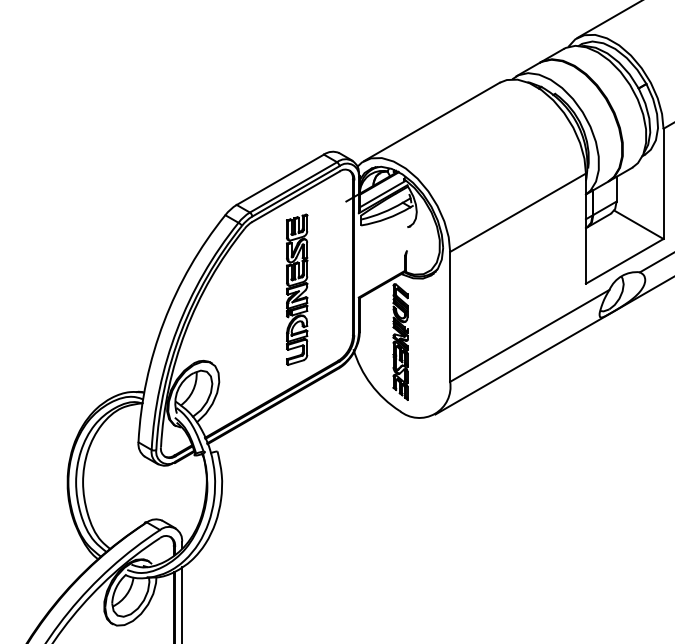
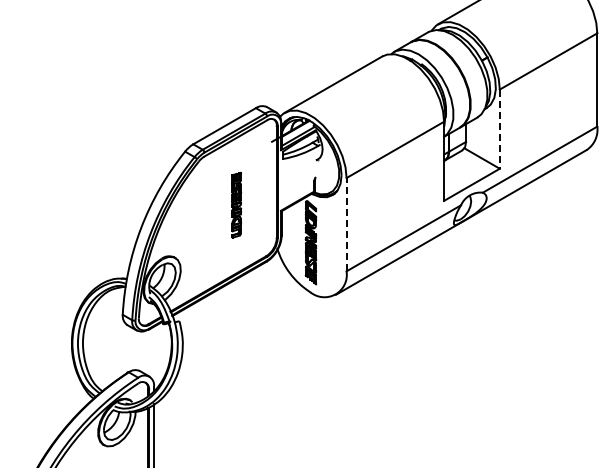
line: (663, 184) -> (499, 129), solid -> dashed
part: (296, 290) -> (236, 205), size x0.6
line: (450, 316) -> (346, 224), solid -> dashed

